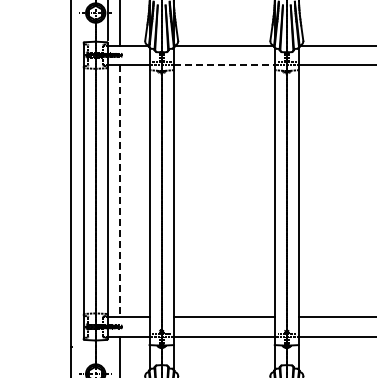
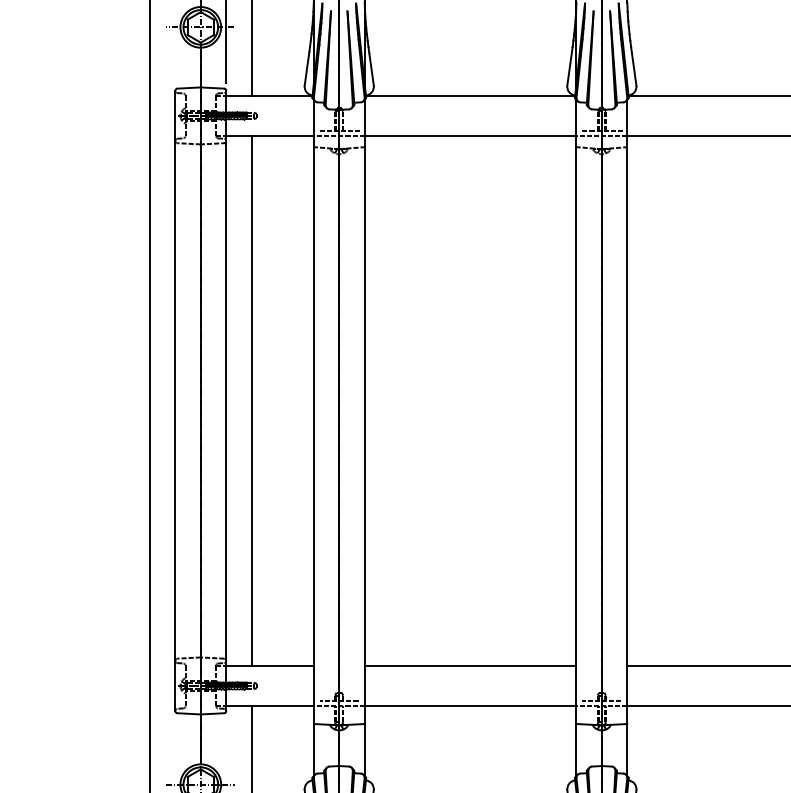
line: (224, 64) -> (471, 135), dashed -> solid
line: (119, 191) -> (250, 401), dashed -> solid

